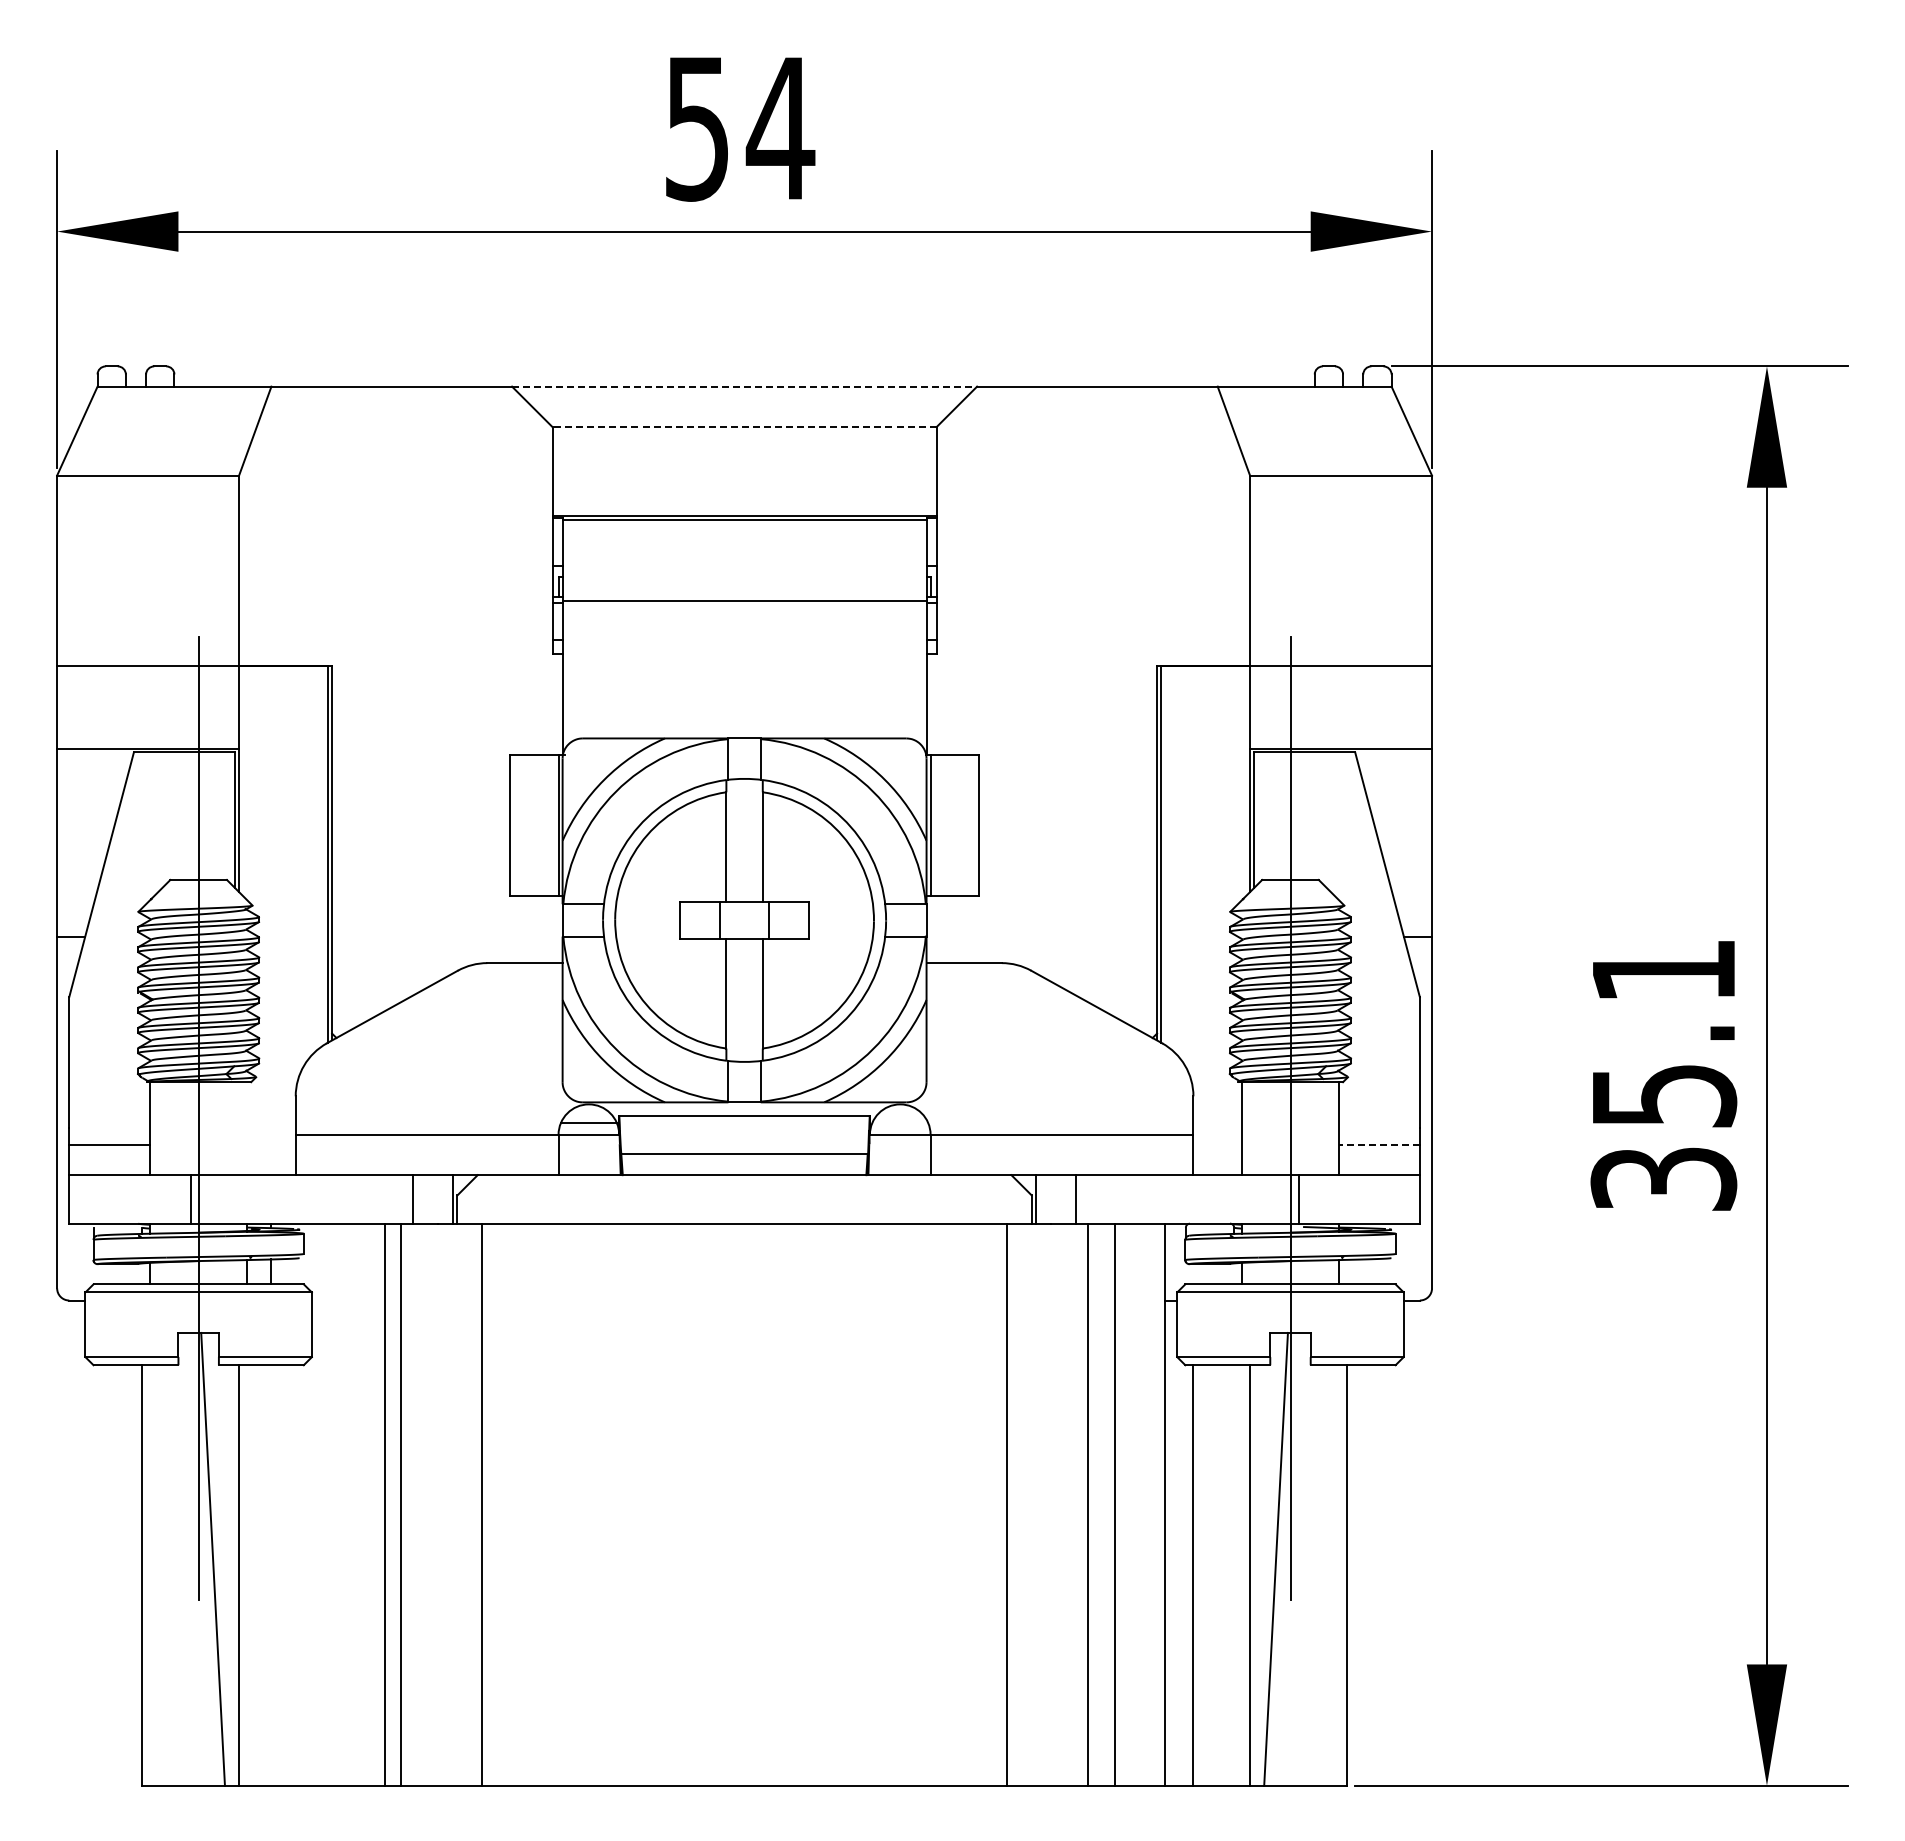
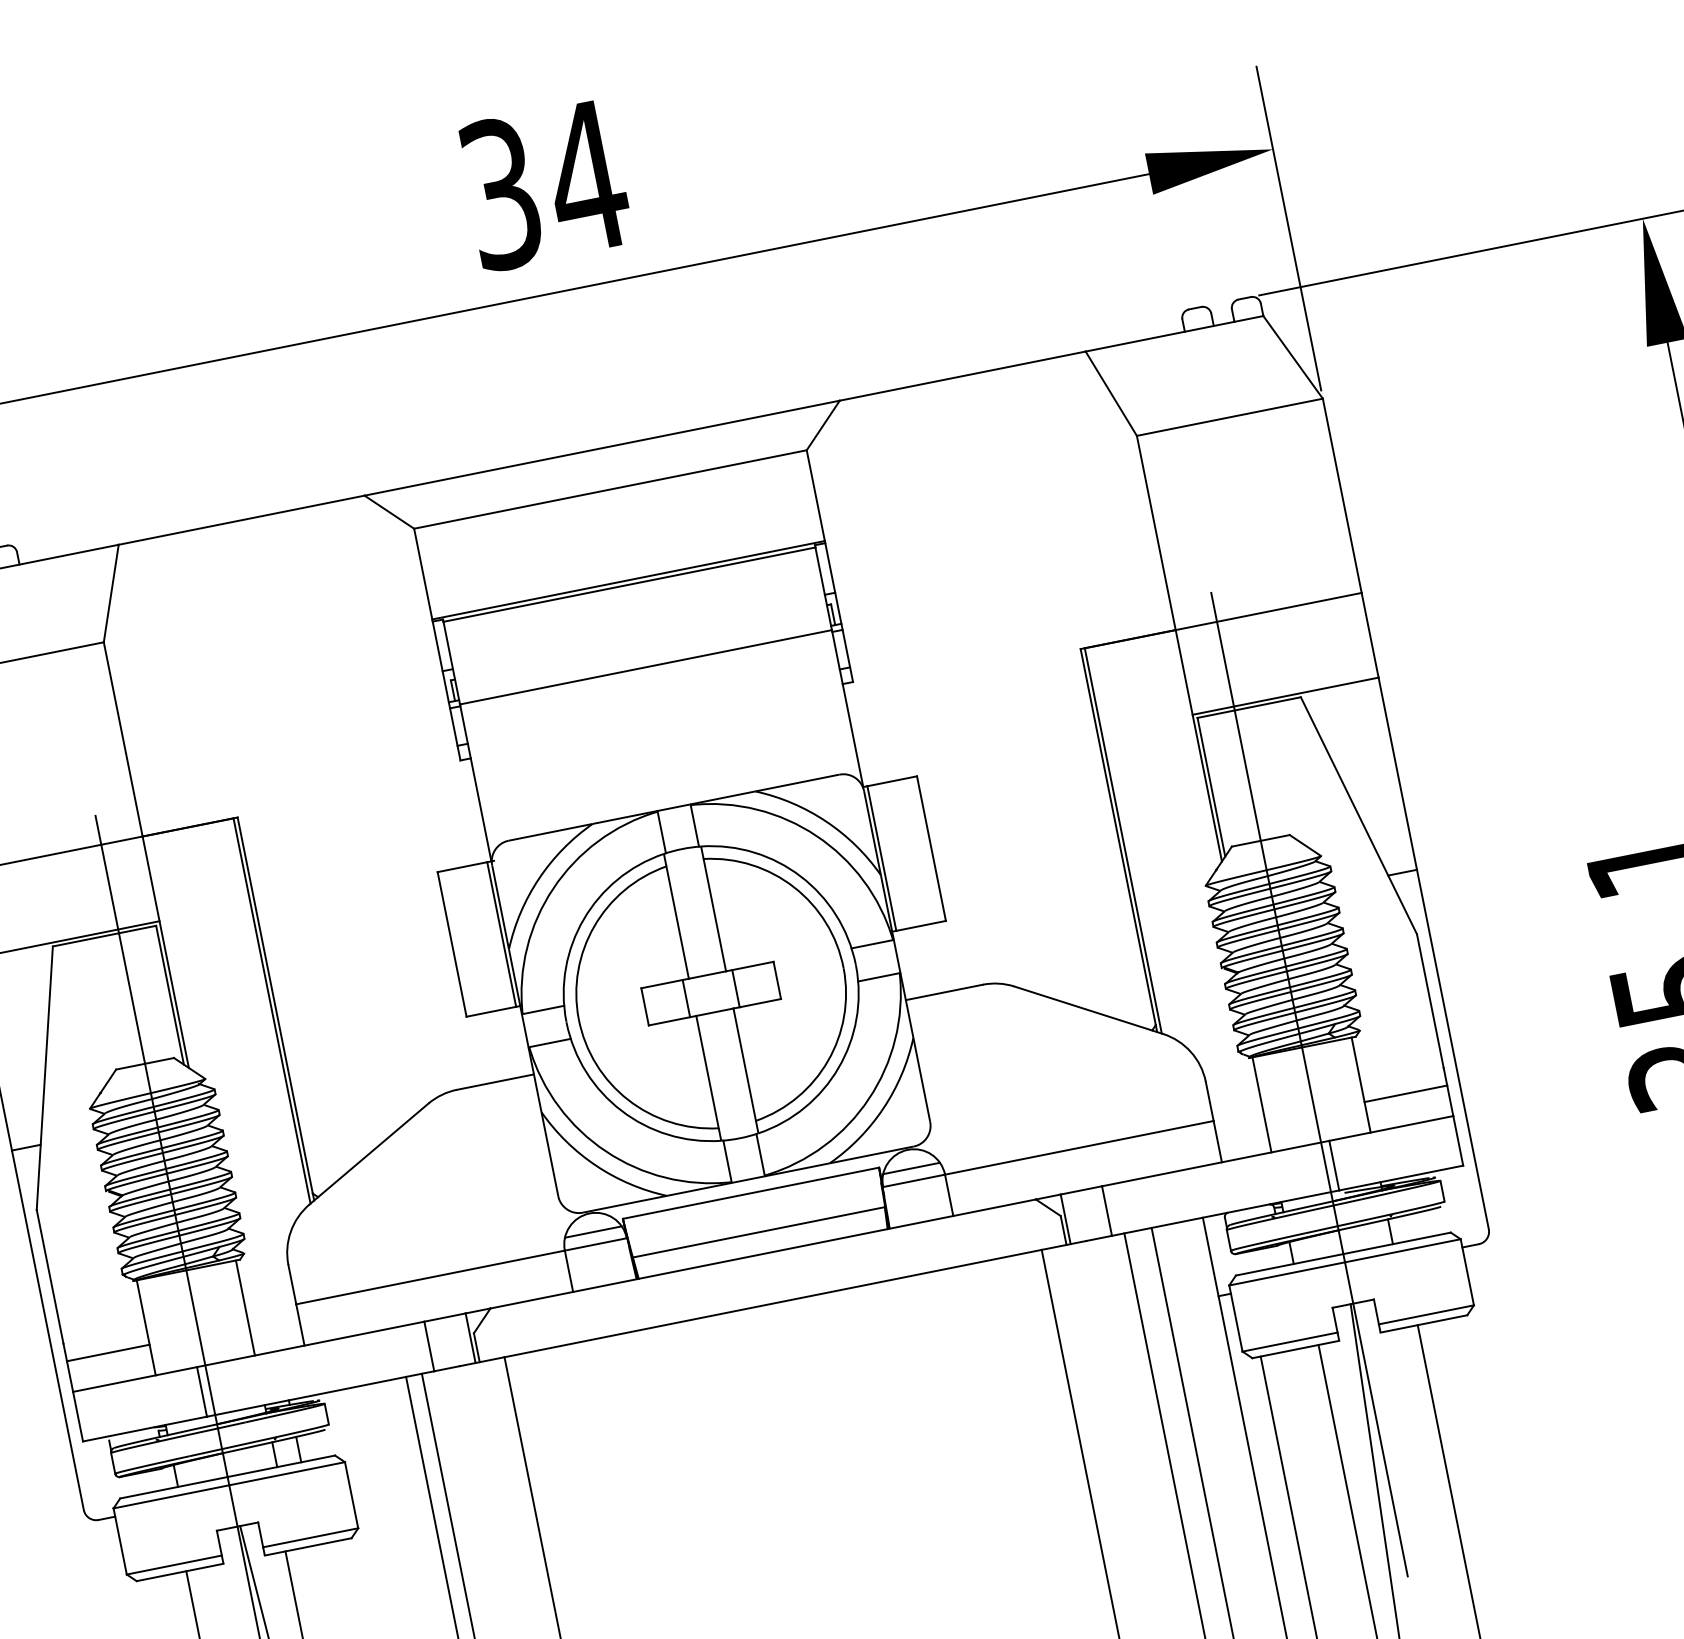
text: (697, 128) -> (501, 194), 54 -> 34
line: (745, 386) -> (603, 447), dashed -> solid
line: (744, 427) -> (610, 489), dashed -> solid
line: (900, 1122) -> (911, 1168), added
line: (247, 1128) -> (245, 1307), added
line: (1378, 1145) -> (1404, 1094), dashed -> solid

